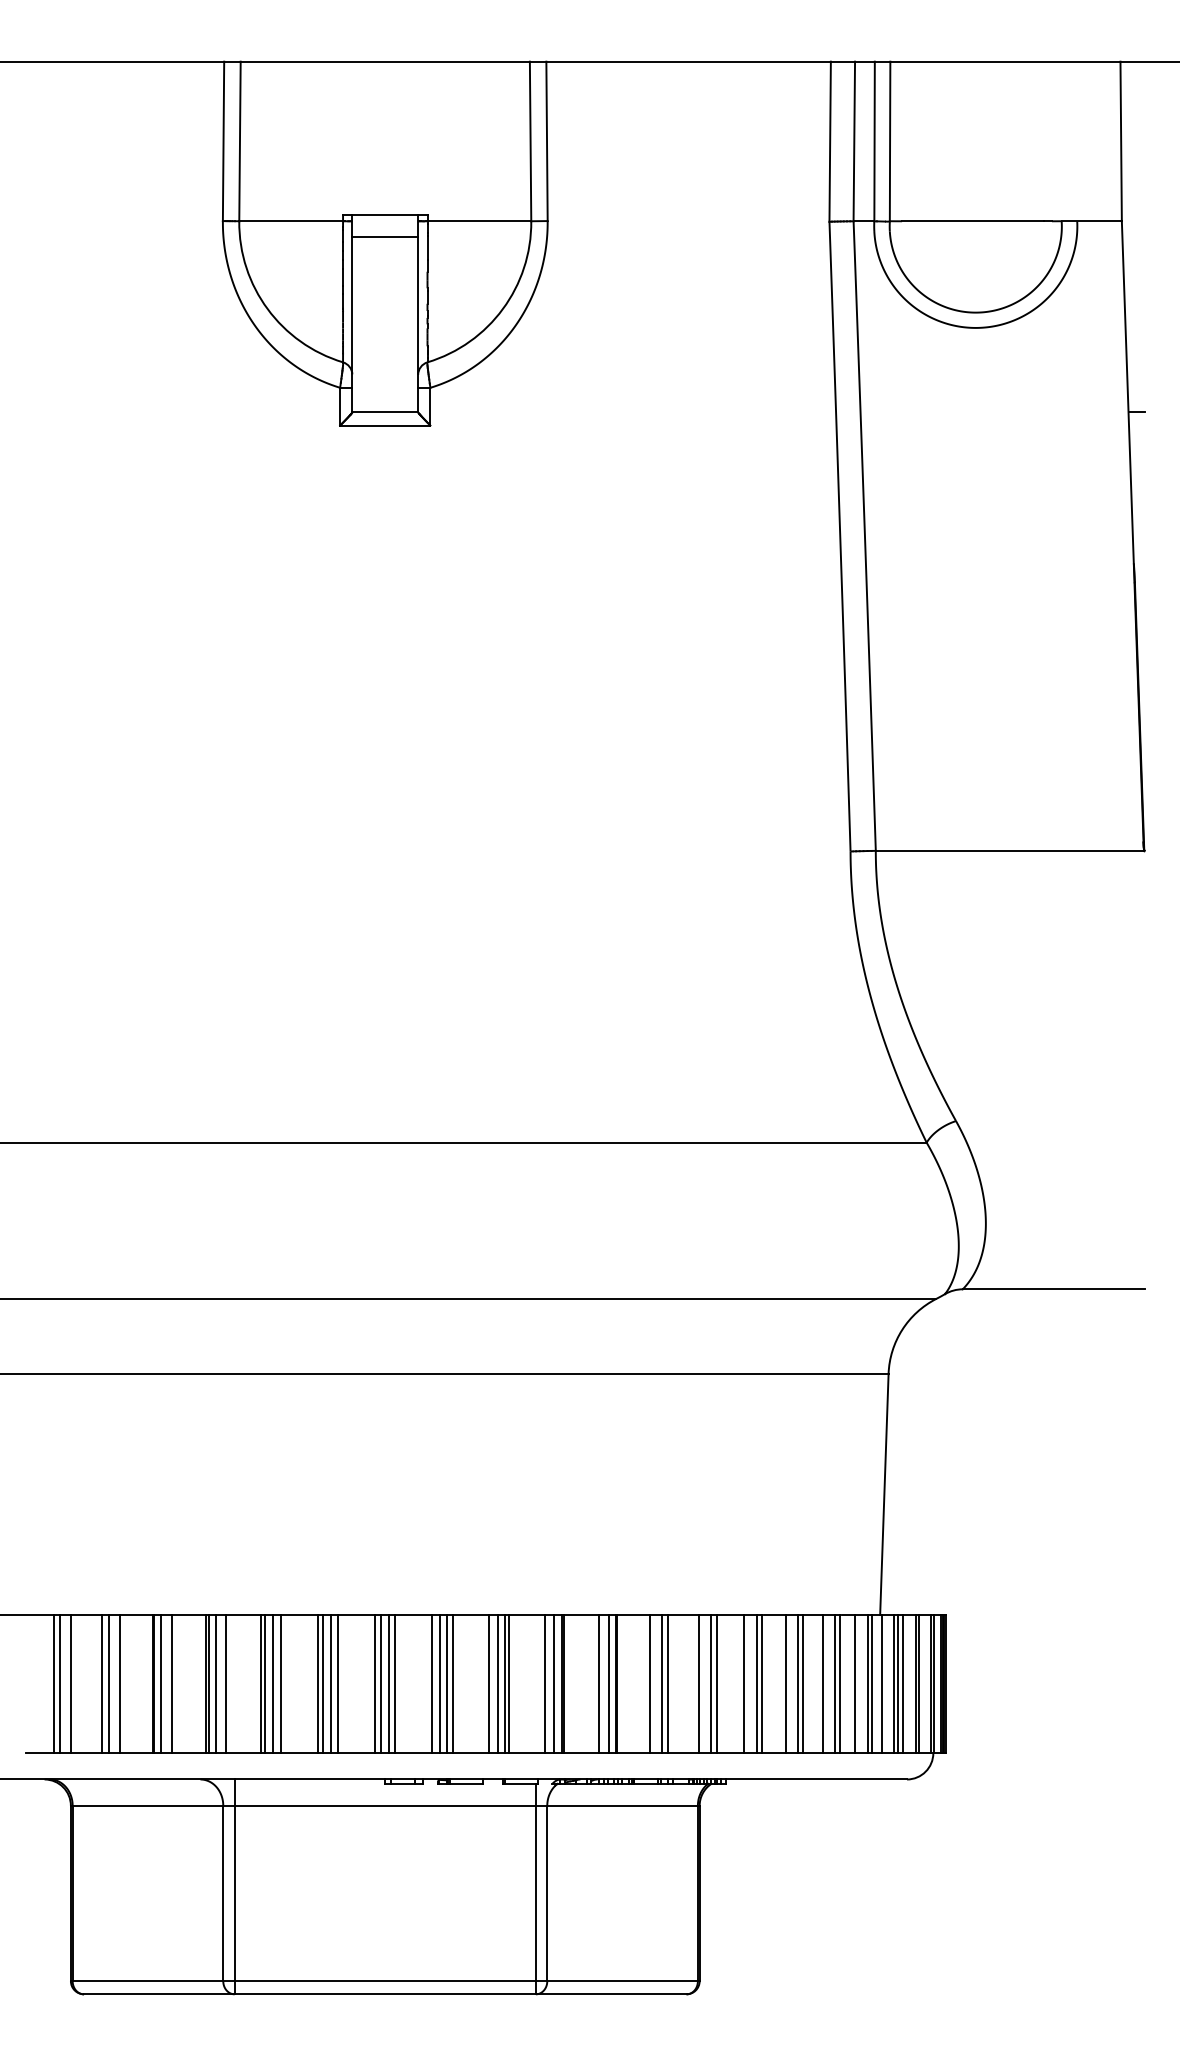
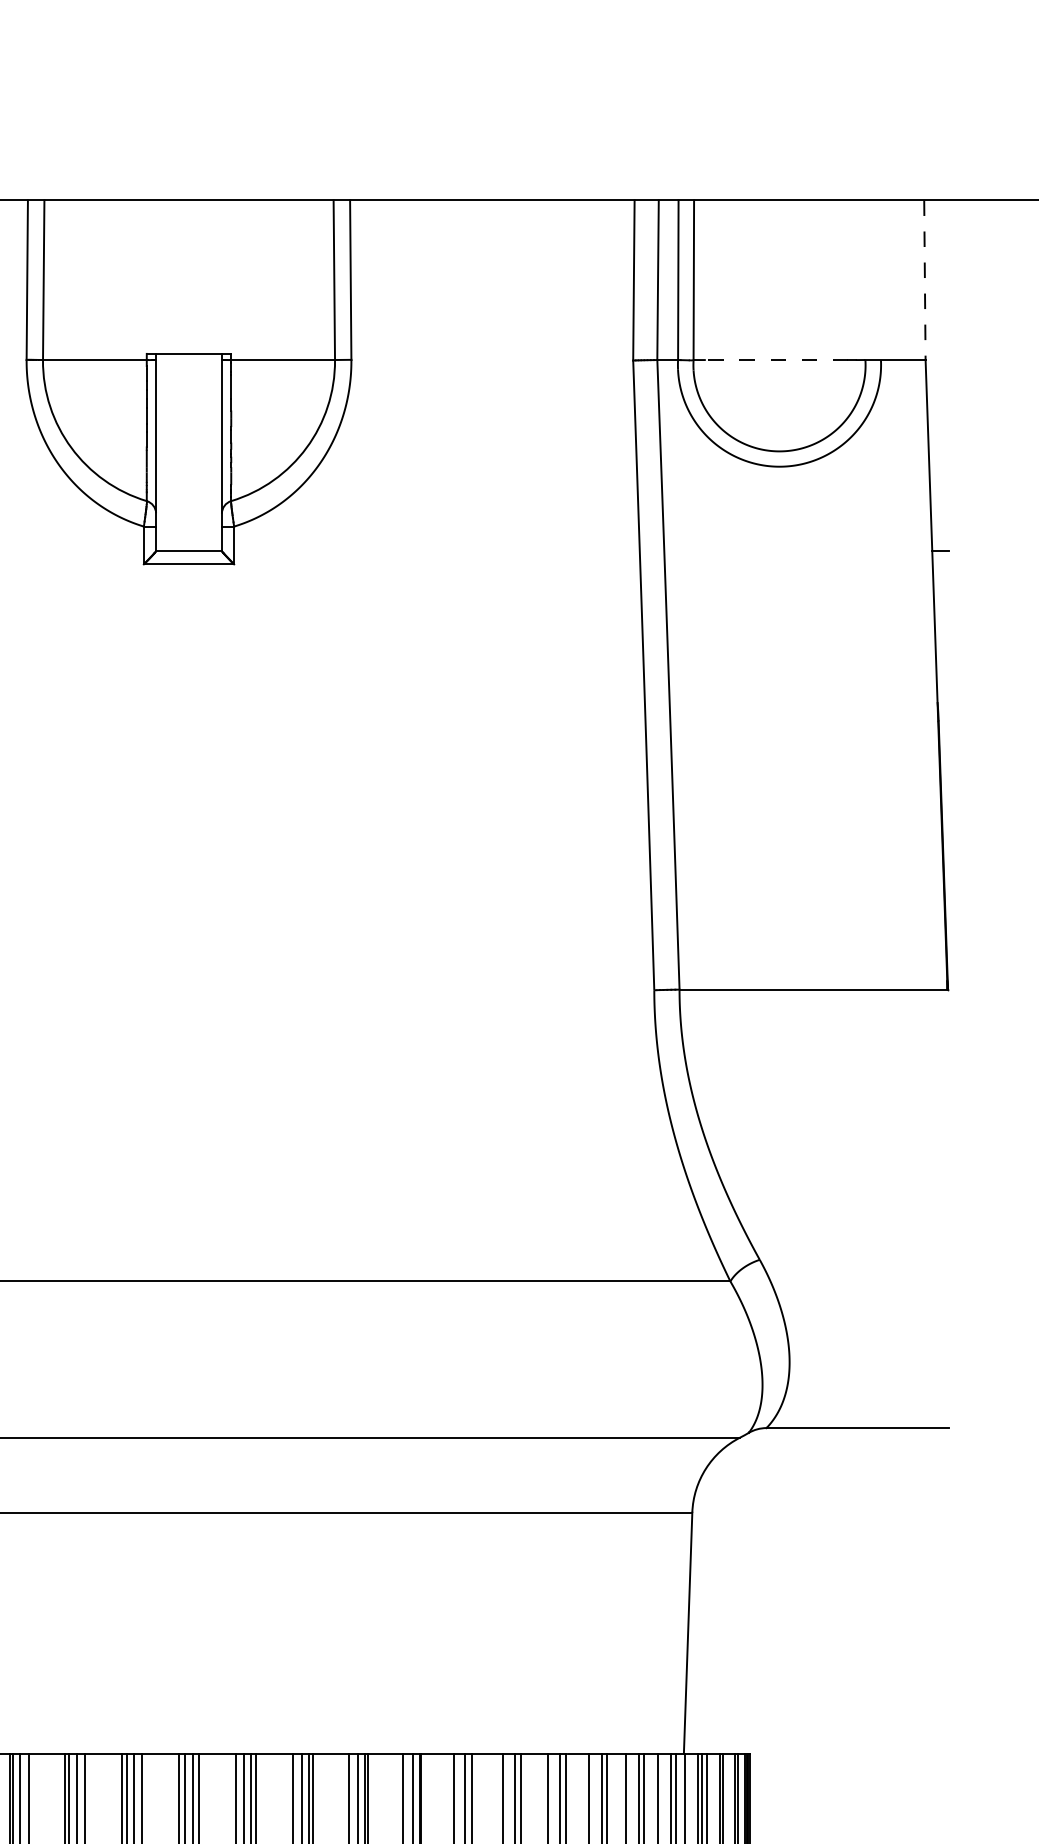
line: (1121, 141) -> (925, 280), solid -> dashed
line: (972, 221) -> (776, 360), solid -> dashed
line: (385, 237) -> (189, 376), removed

